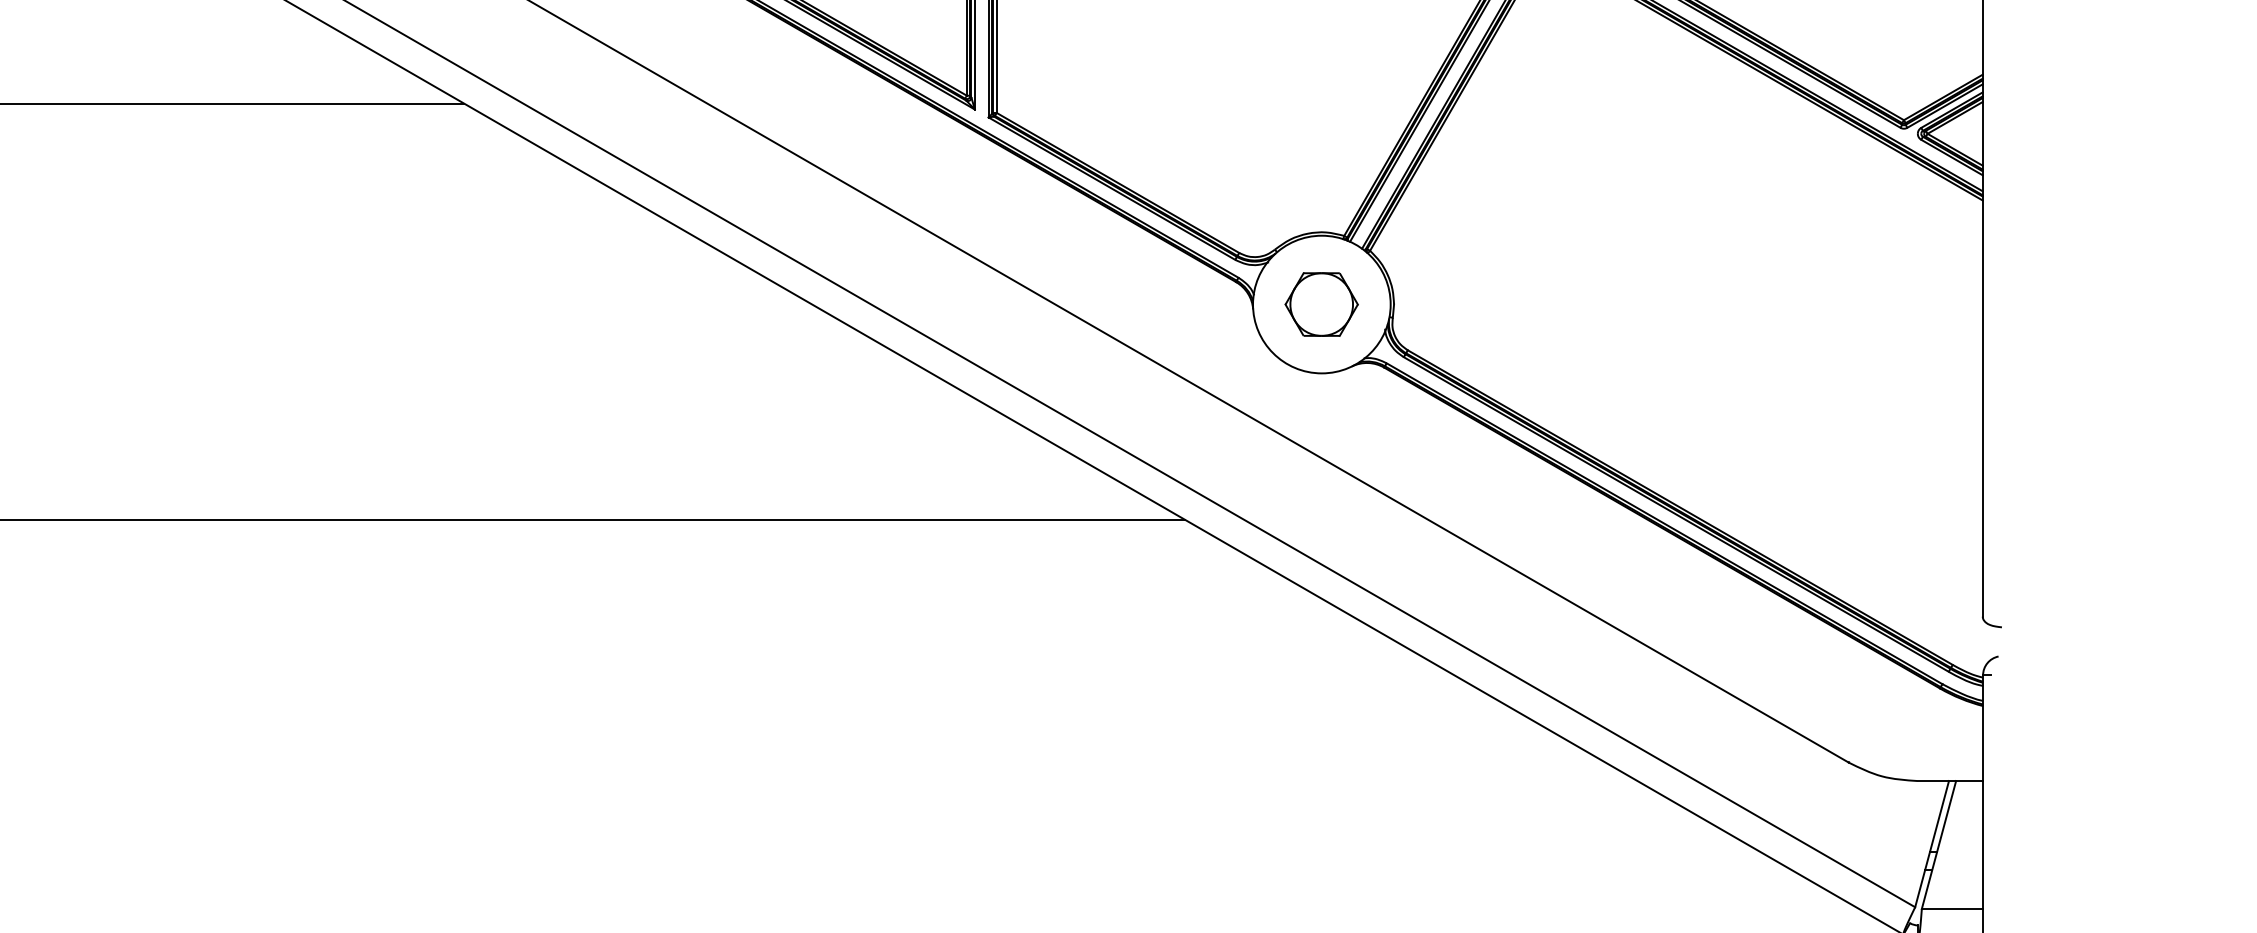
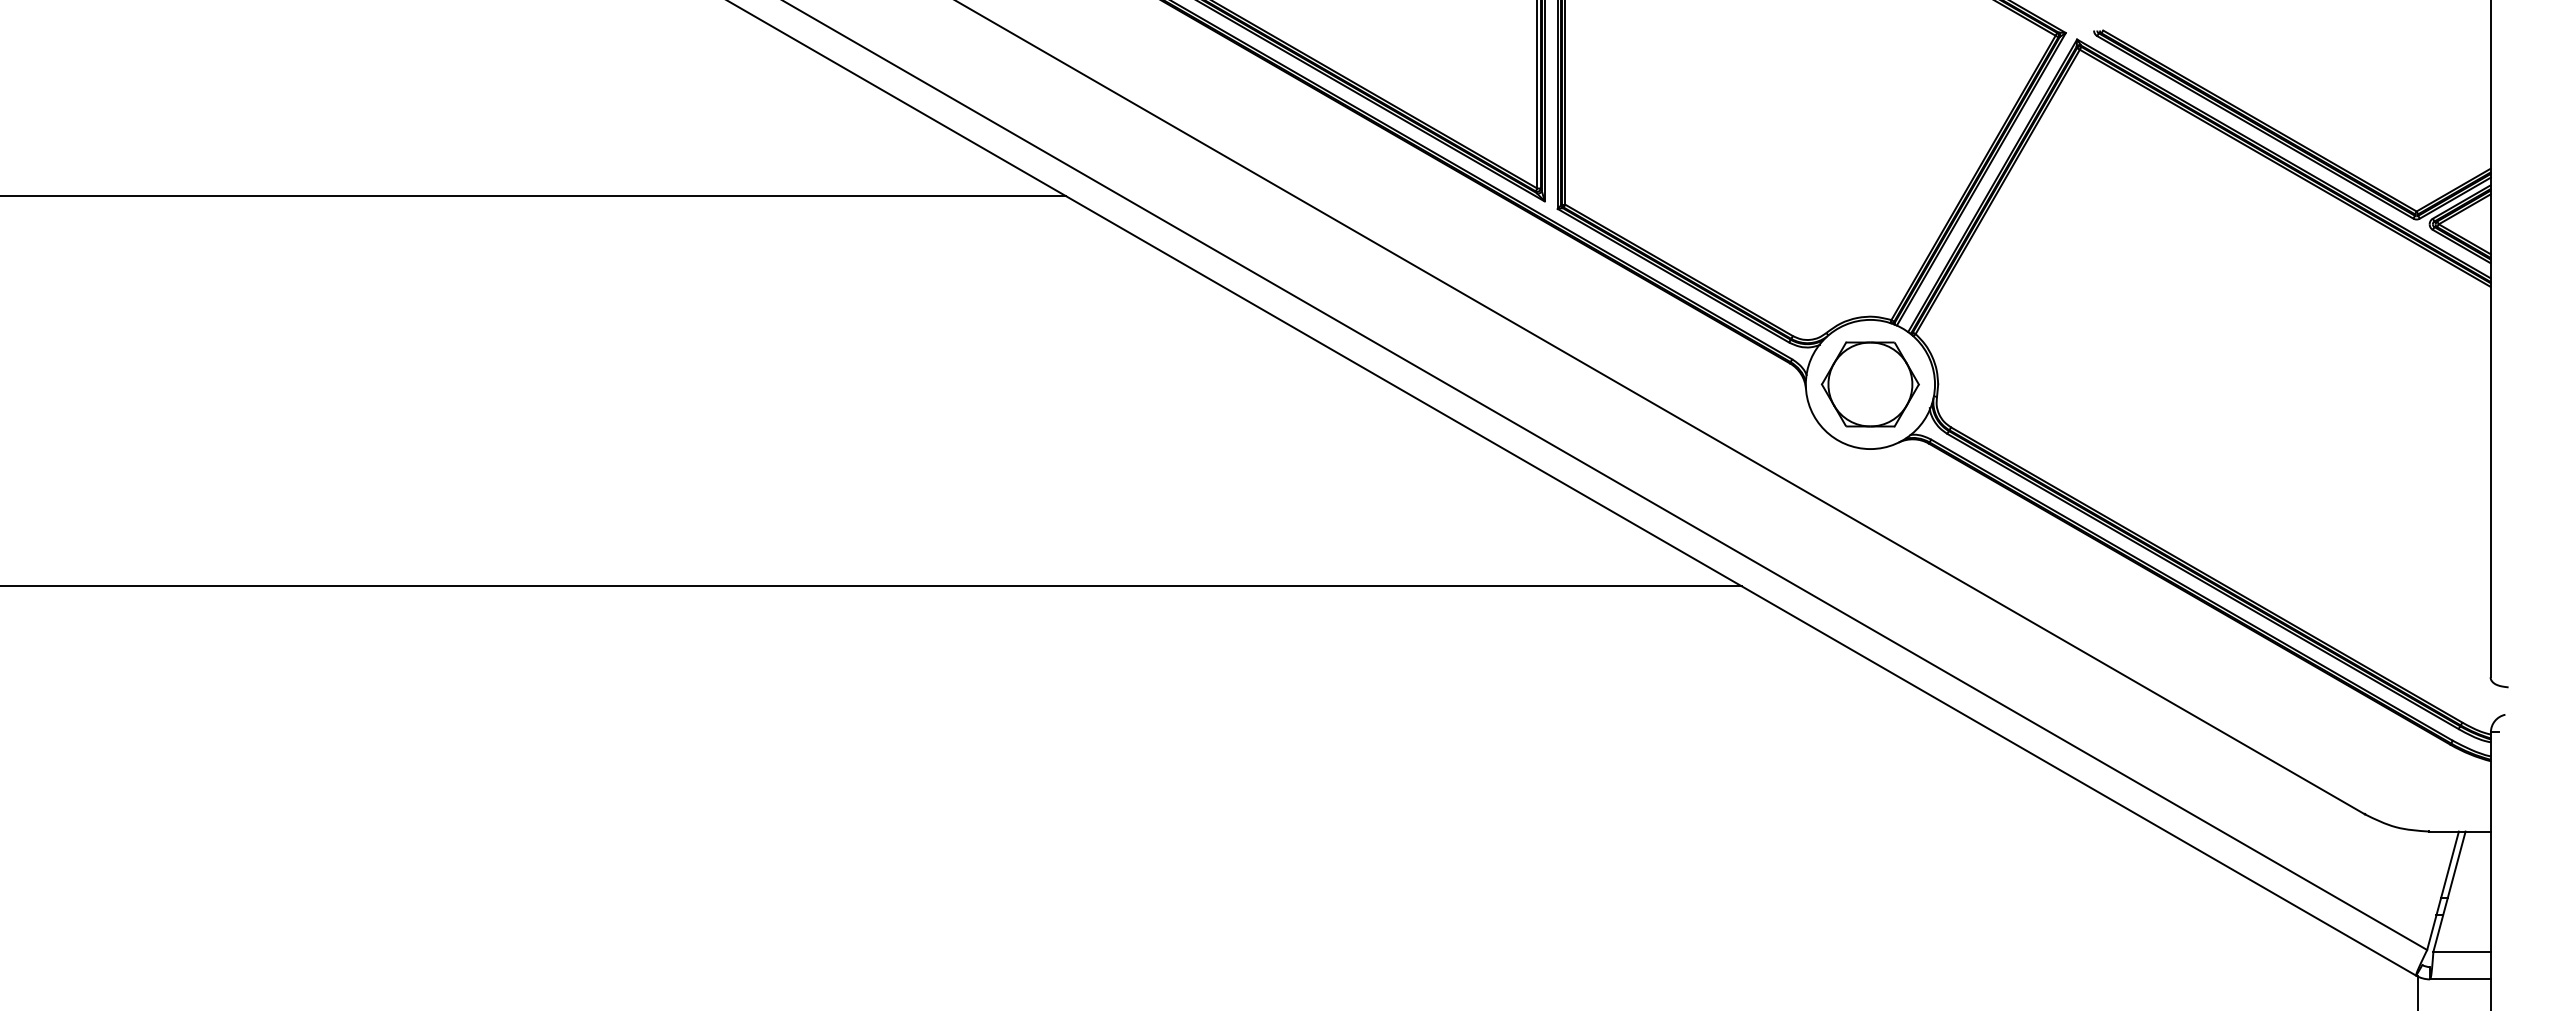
part: (1320, 304) -> (1869, 384), size x1.43

